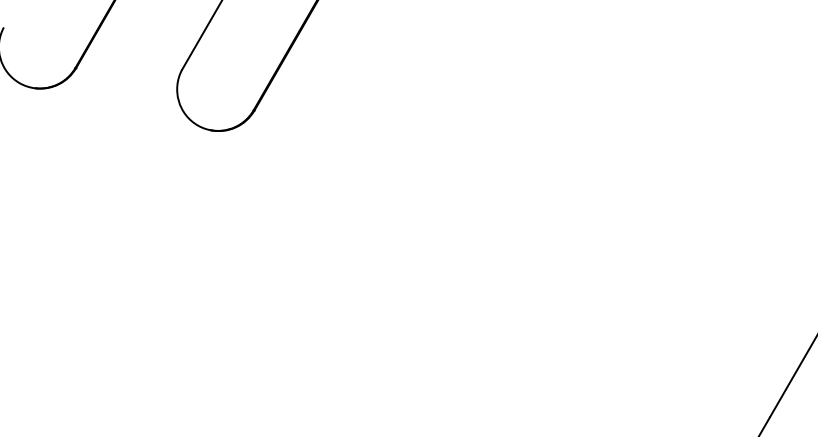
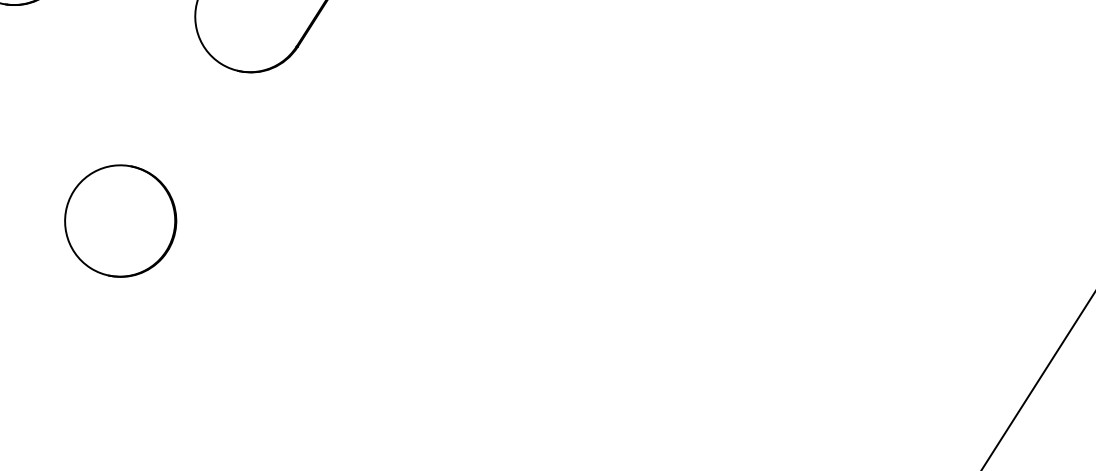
part: (128, 245) -> (121, 220), added

